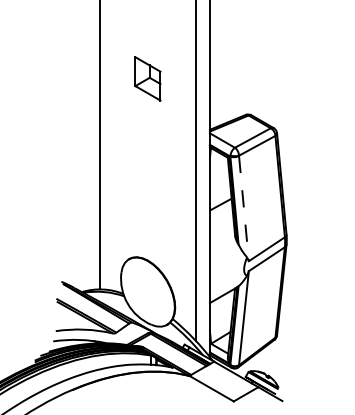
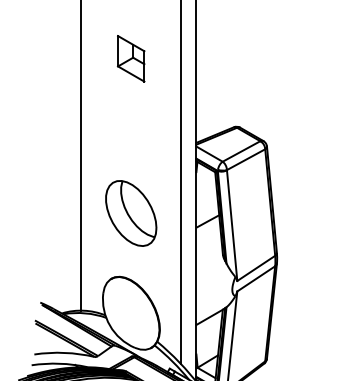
part: (147, 78) -> (130, 58), moved
part: (147, 196) -> (130, 212), added
line: (243, 208) -> (231, 225), dashed -> solid

